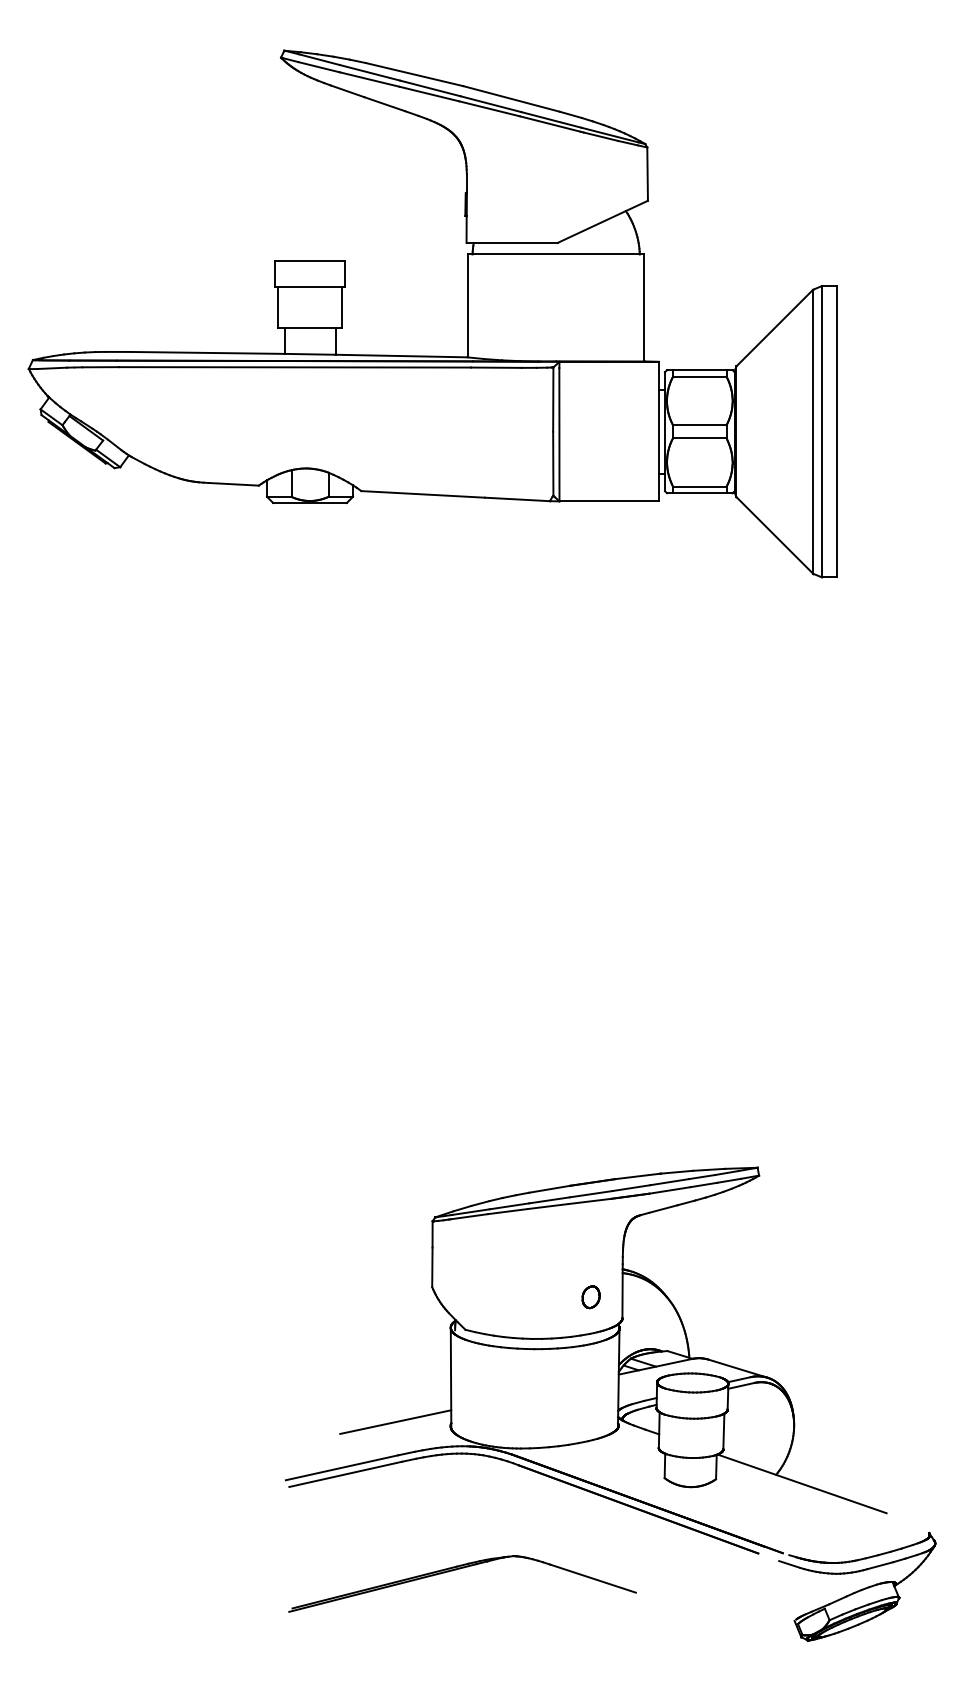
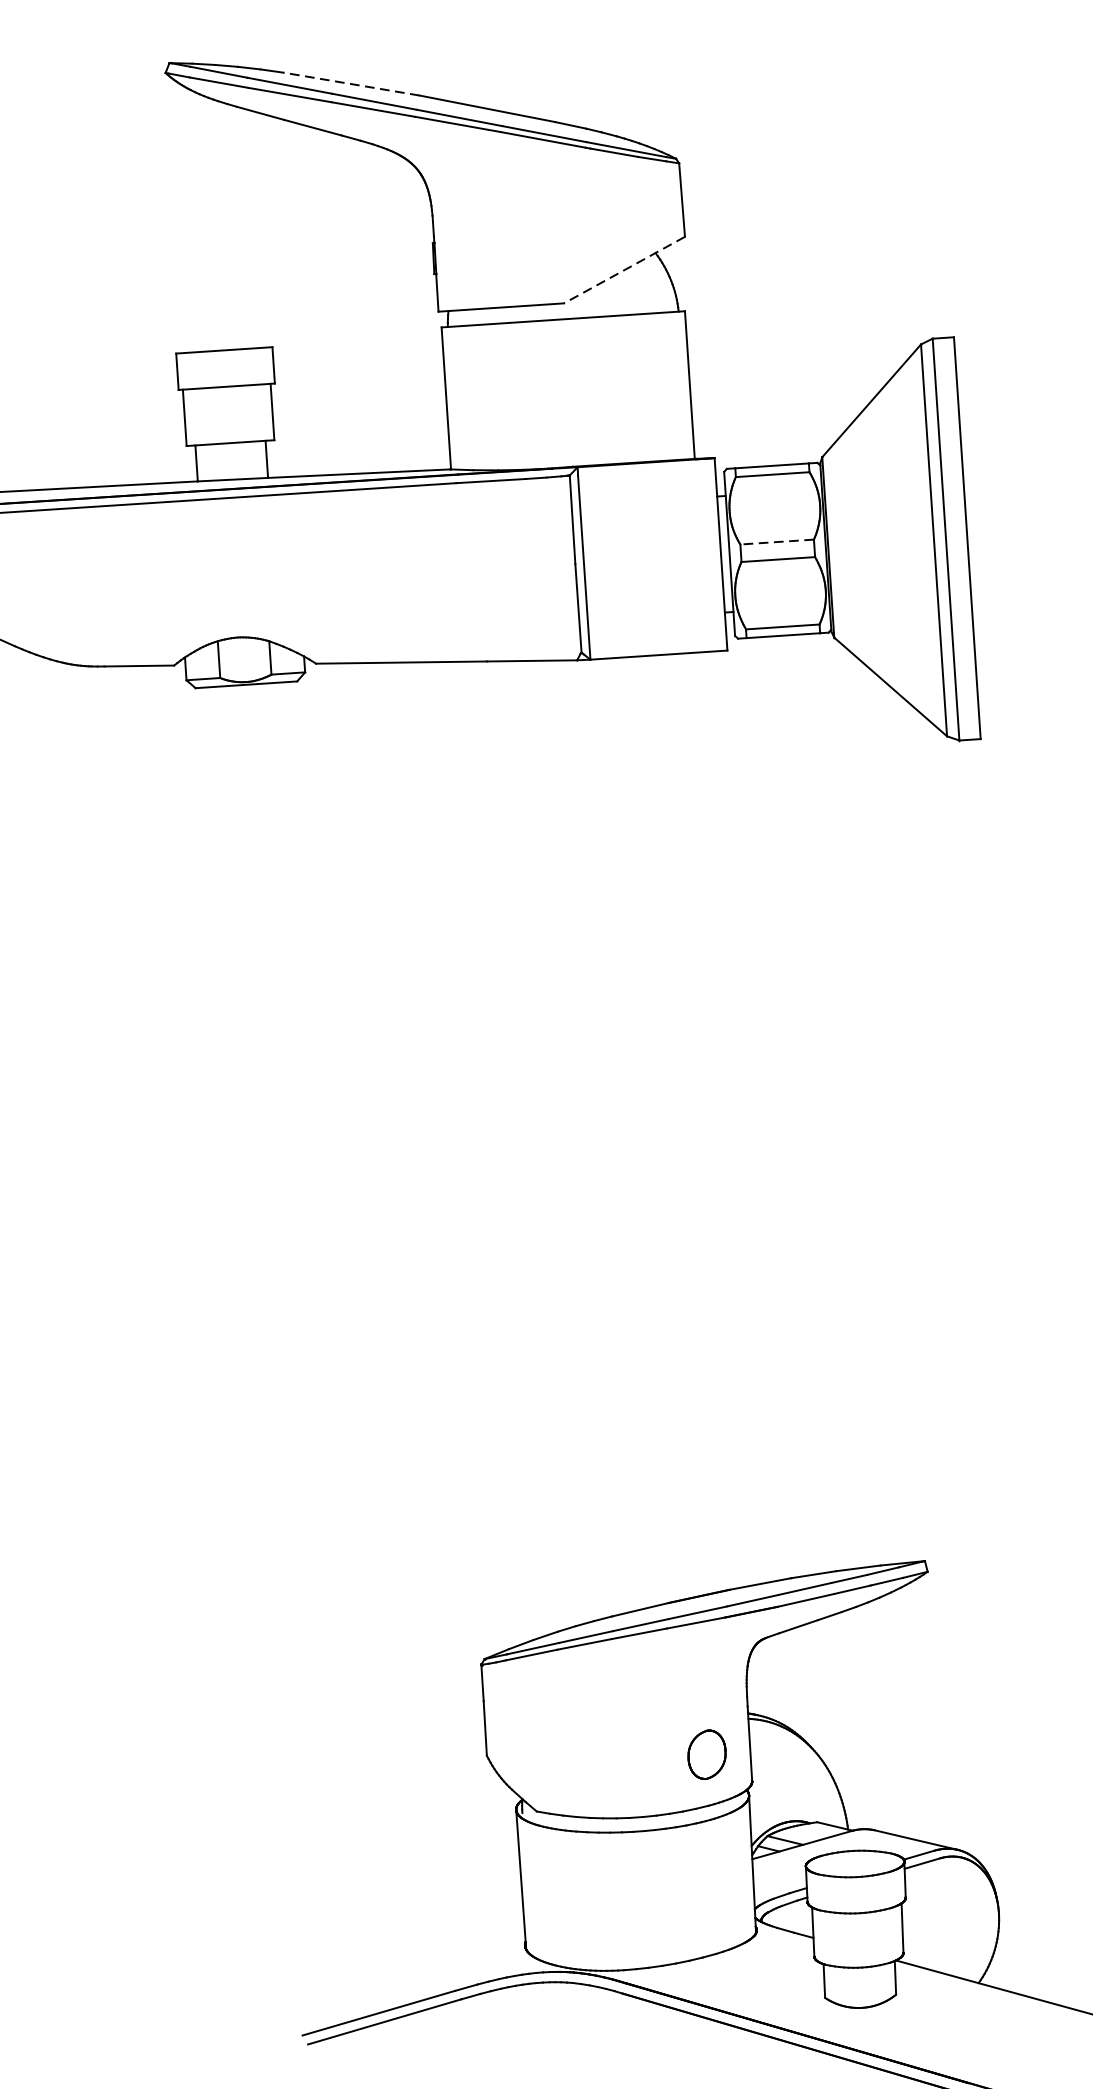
line: (414, 74) -> (351, 83), solid -> dashed
line: (602, 221) -> (624, 269), solid -> dashed
line: (699, 425) -> (776, 542), solid -> dashed
part: (590, 1297) -> (706, 1755), size x1.6
line: (395, 1421) -> (448, 1944), removed

